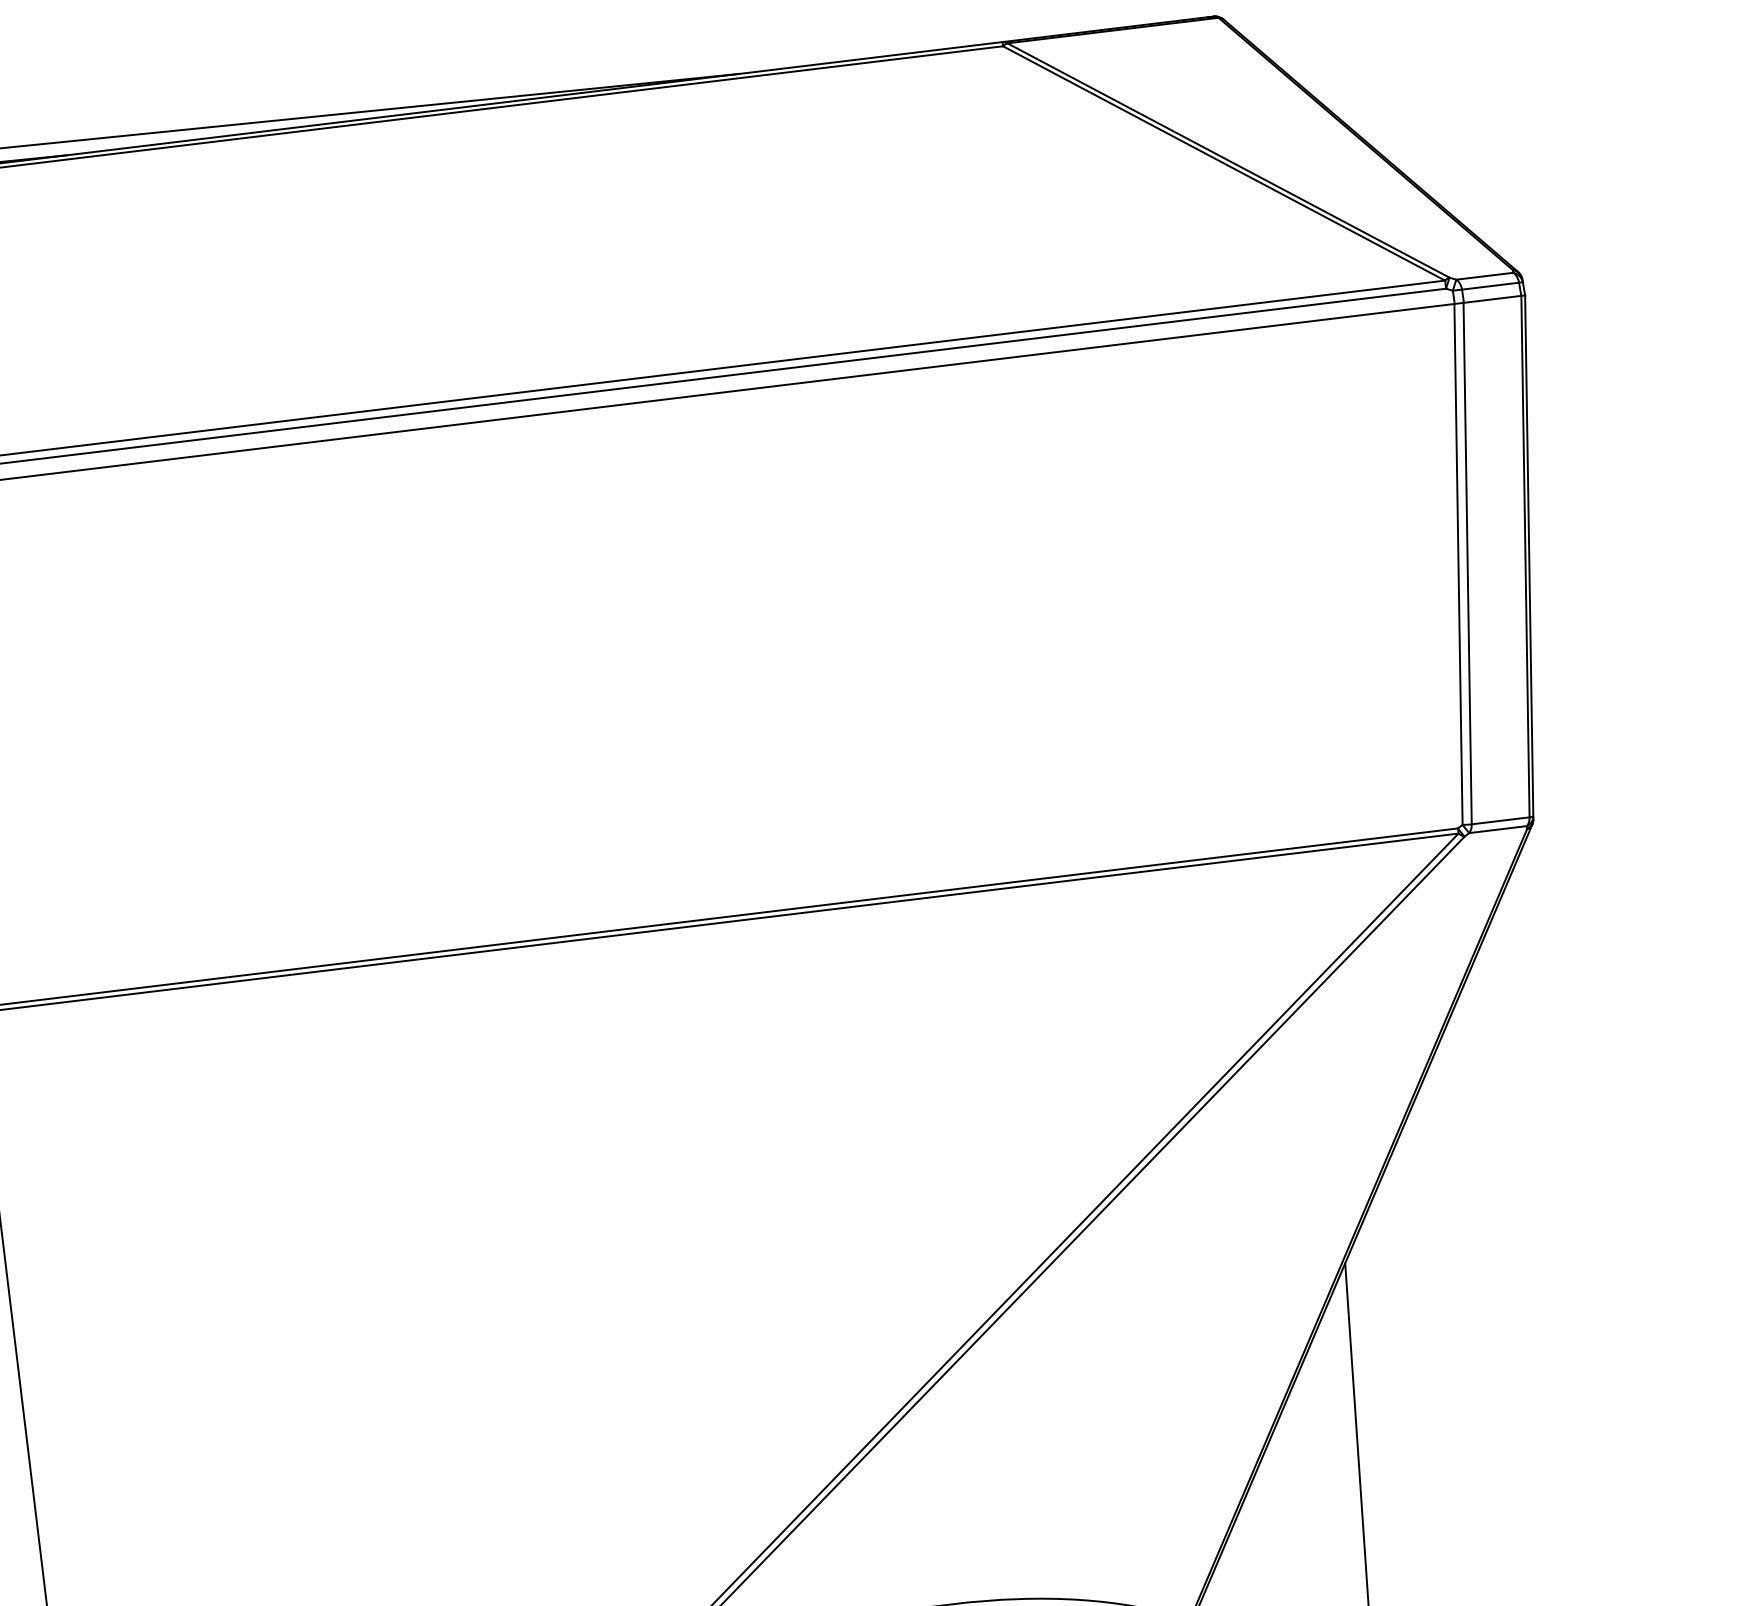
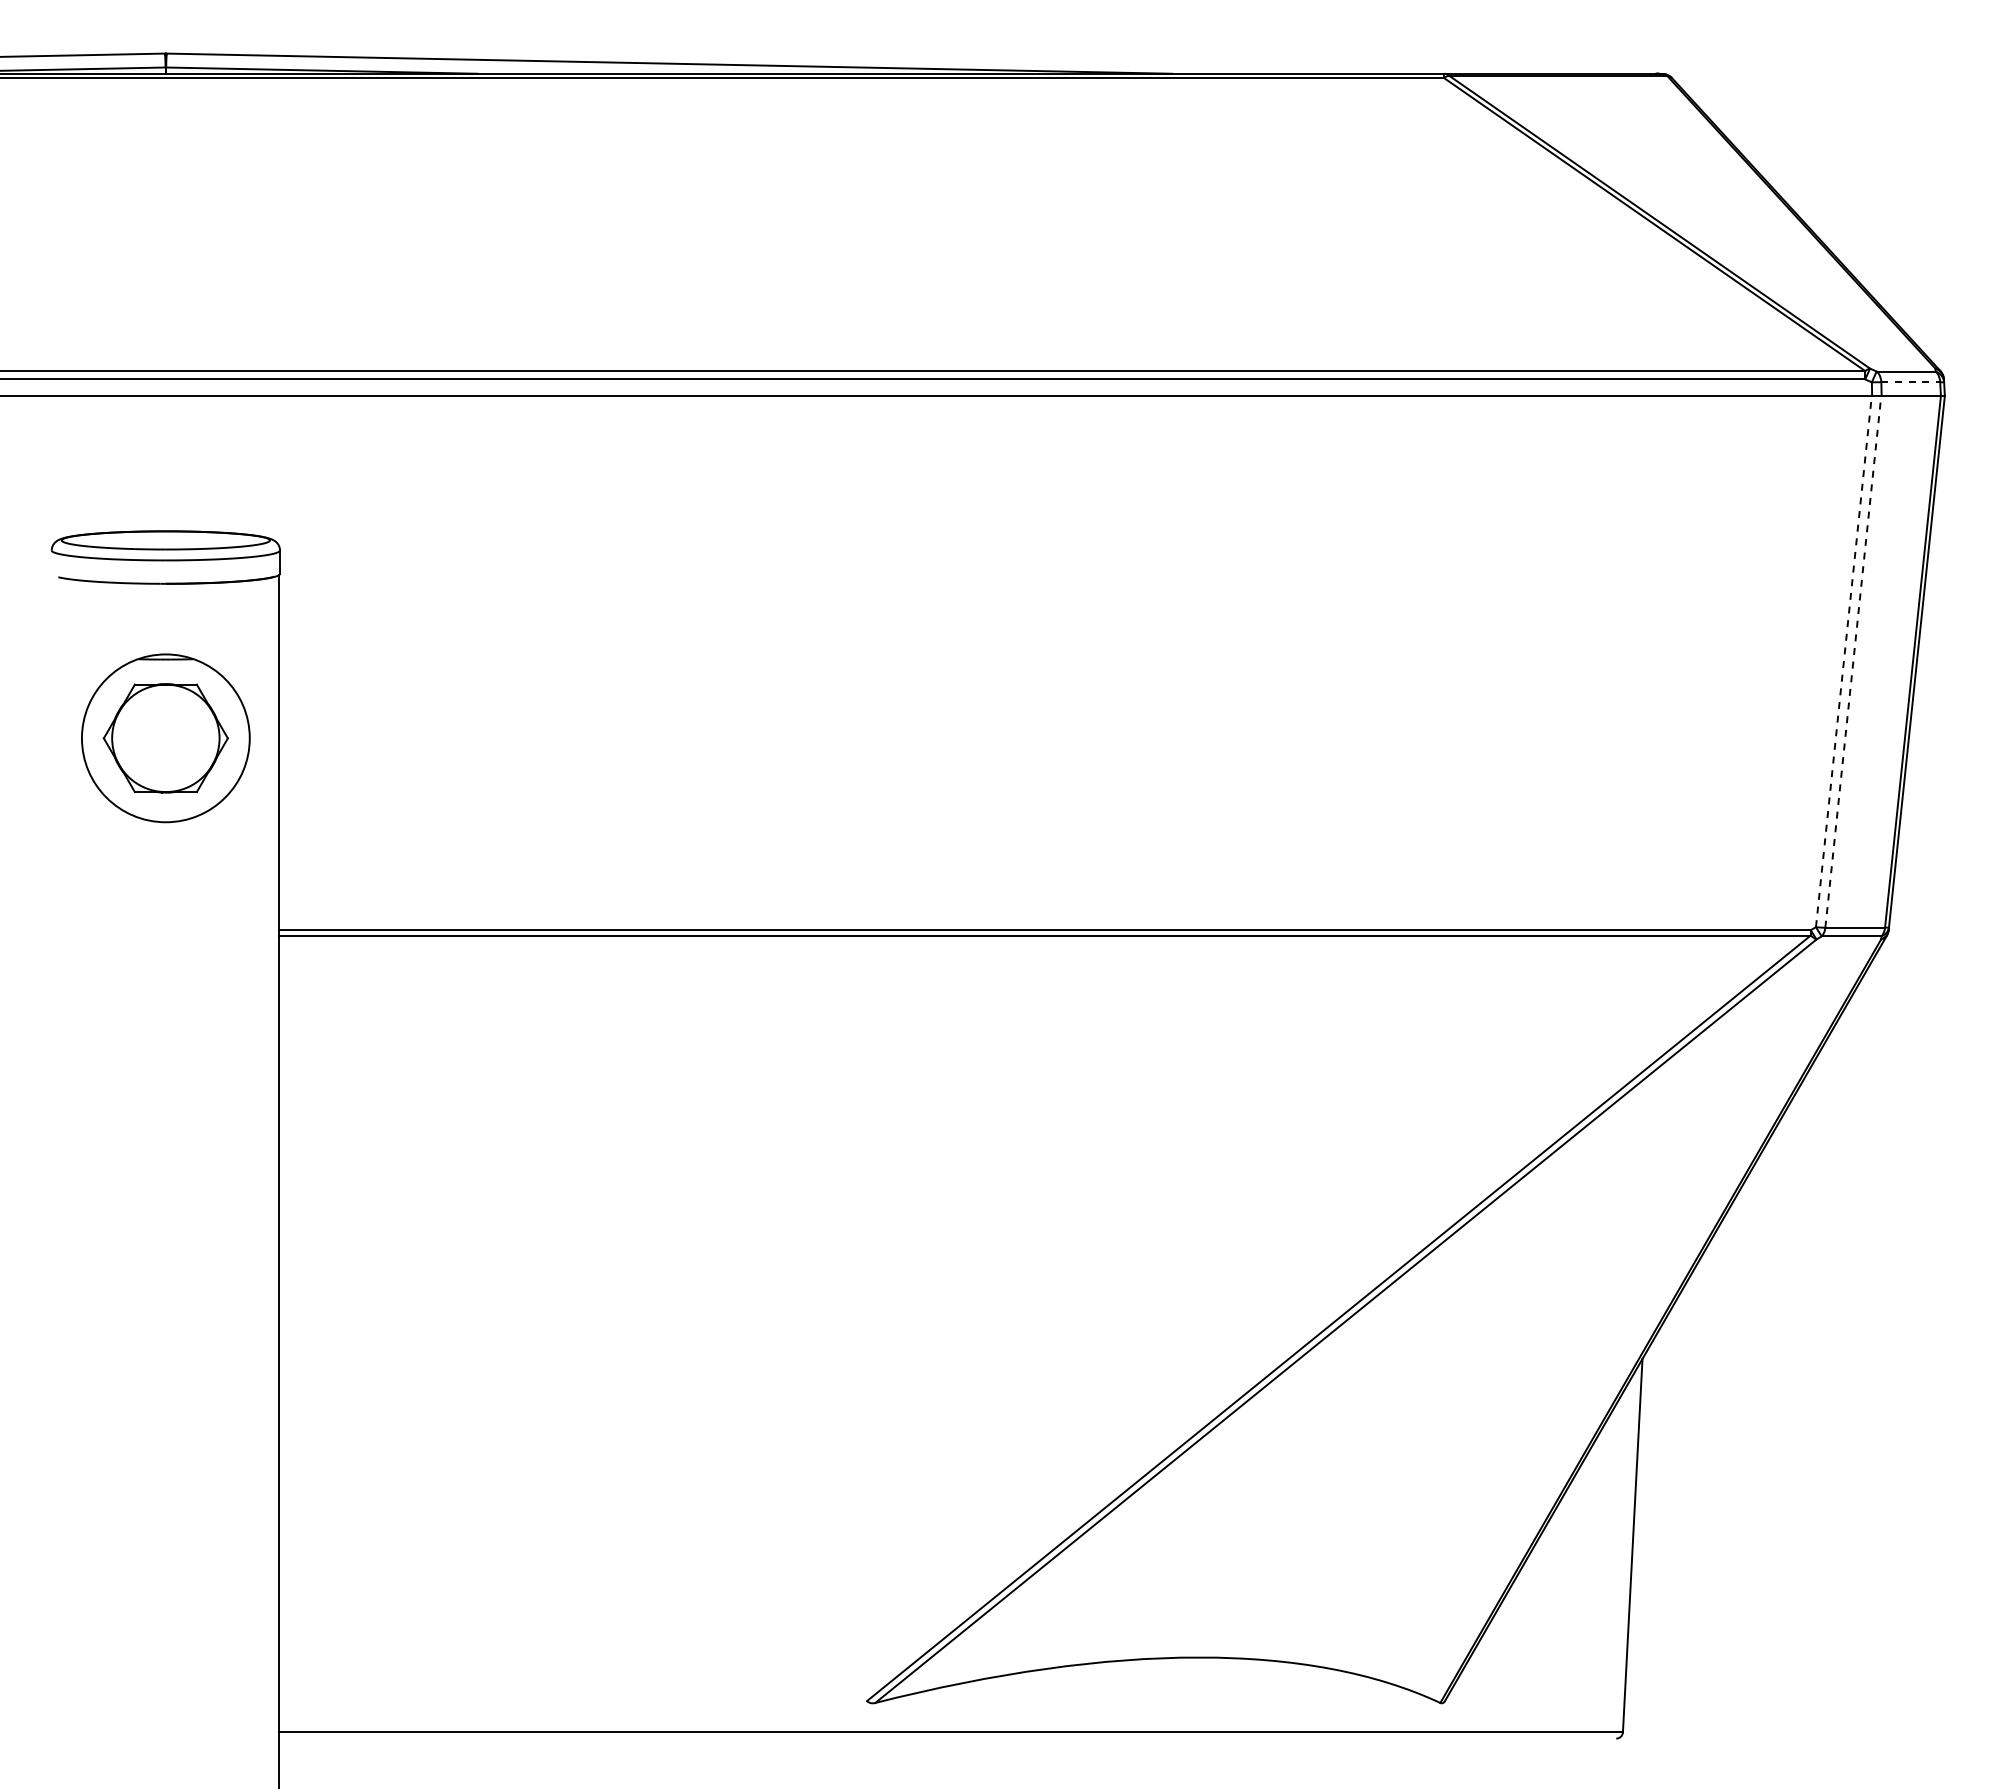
line: (1491, 286) -> (1911, 382), solid -> dashed
line: (1467, 563) -> (1853, 661), solid -> dashed
line: (1458, 564) -> (1843, 661), solid -> dashed

